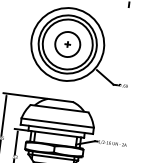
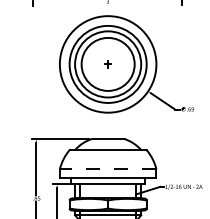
circle: (67, 44) -> (107, 64), size x1.6
line: (57, 123) -> (107, 169), solid -> dashed

